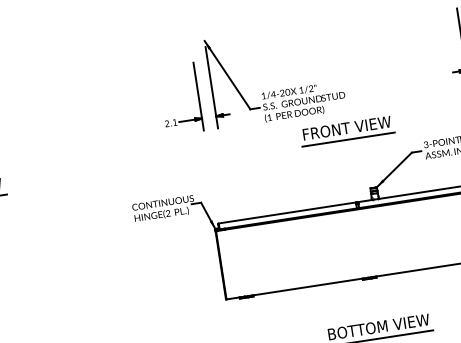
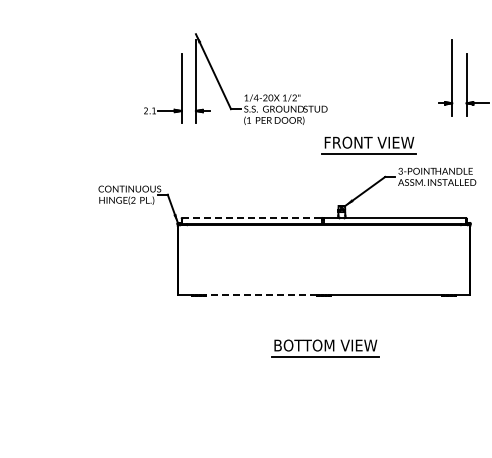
part: (346, 131) -> (368, 145), moved
line: (287, 213) -> (252, 218), solid -> dashed
line: (308, 286) -> (261, 294), solid -> dashed

